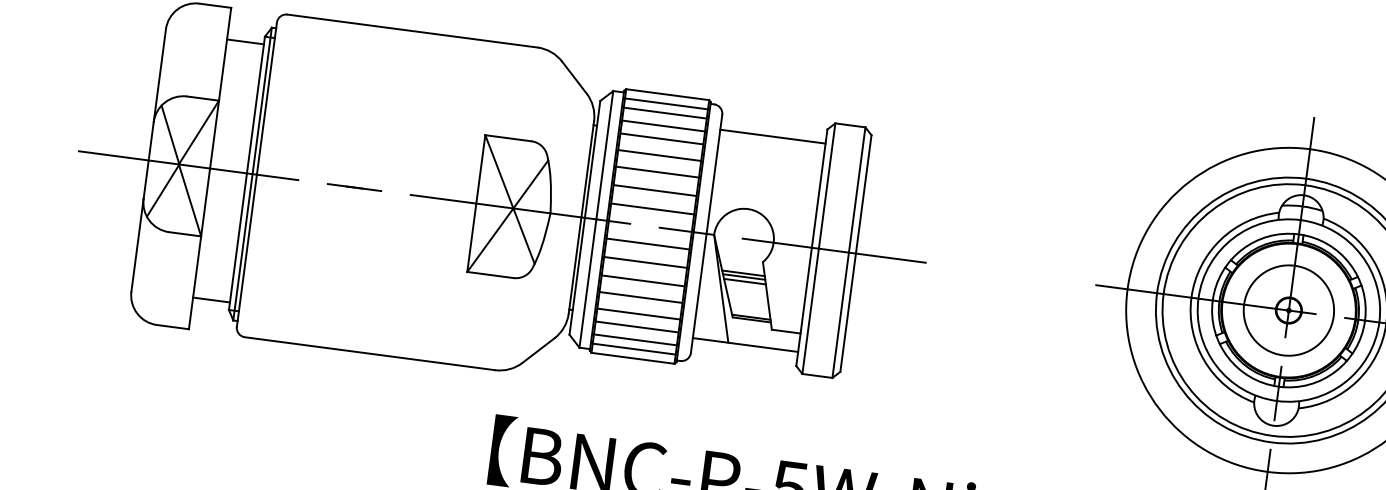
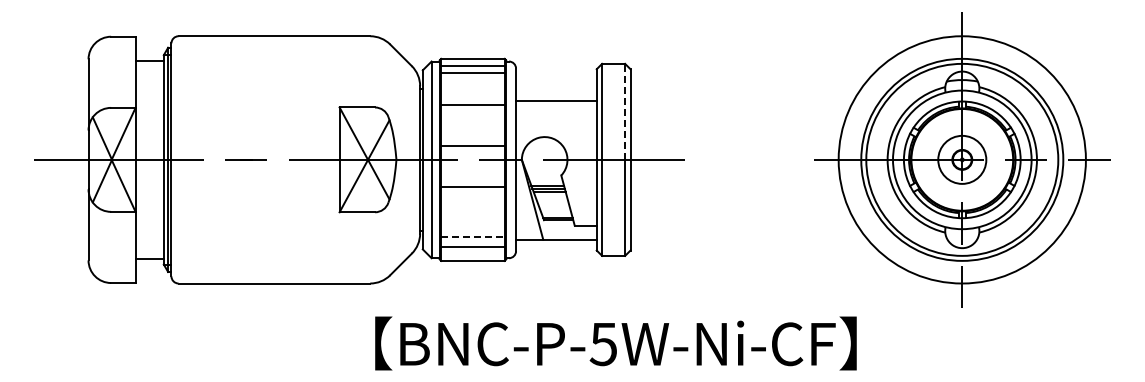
line: (663, 125) -> (472, 82), removed
line: (772, 137) -> (556, 101), moved
line: (661, 138) -> (472, 92), removed
line: (656, 172) -> (472, 118), removed
line: (857, 189) -> (625, 111), solid -> dashed
line: (654, 190) -> (472, 132), removed
line: (647, 244) -> (472, 173), removed
line: (642, 280) -> (472, 201), removed
line: (640, 297) -> (472, 214), removed
circle: (1287, 309) -> (961, 159), size x0.7
line: (638, 314) -> (472, 227), removed
line: (636, 326) -> (472, 236), solid -> dashed
line: (633, 348) -> (472, 253), removed

